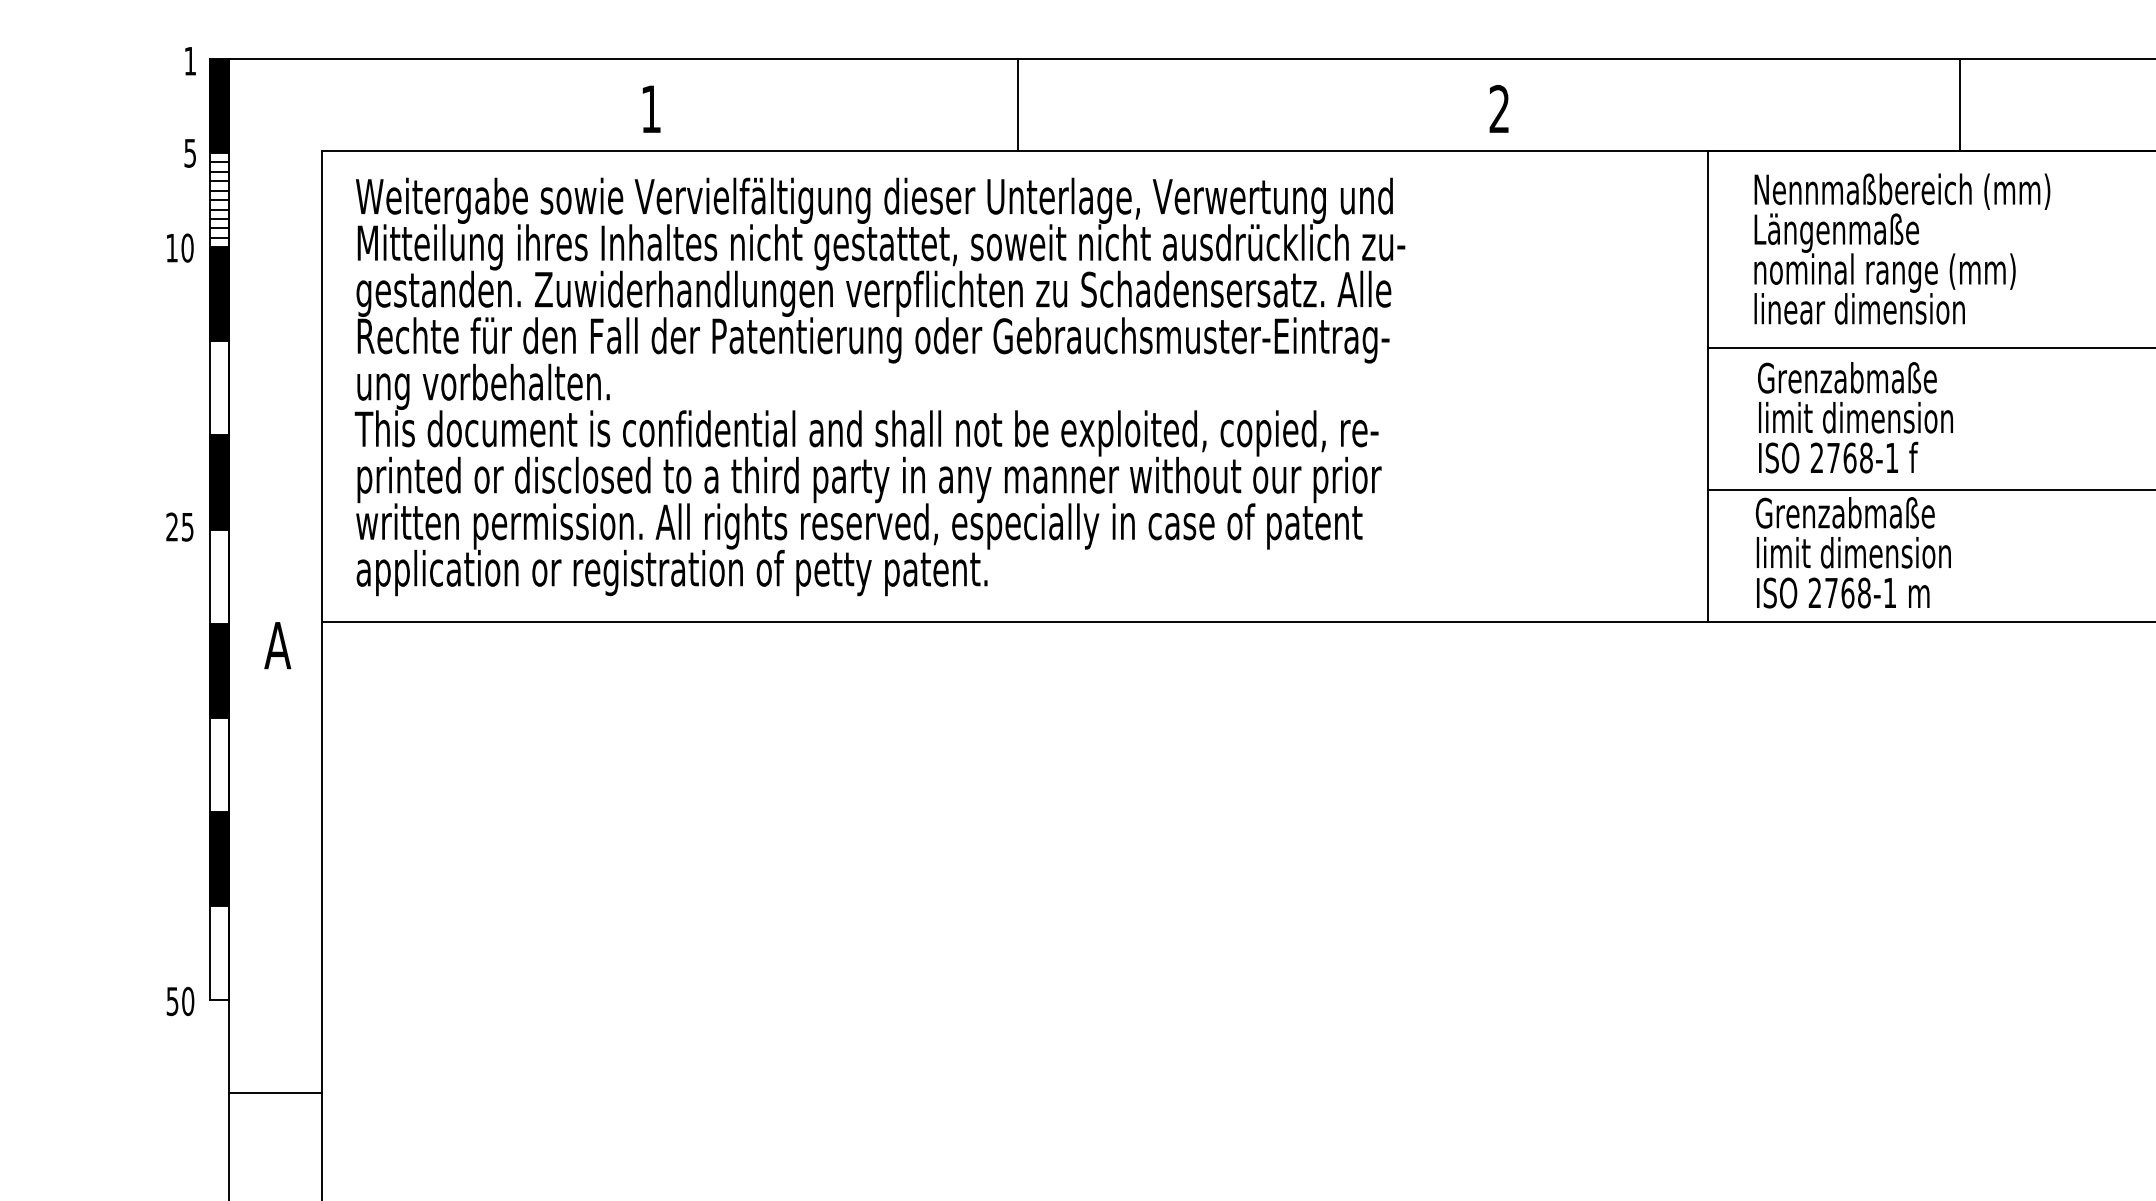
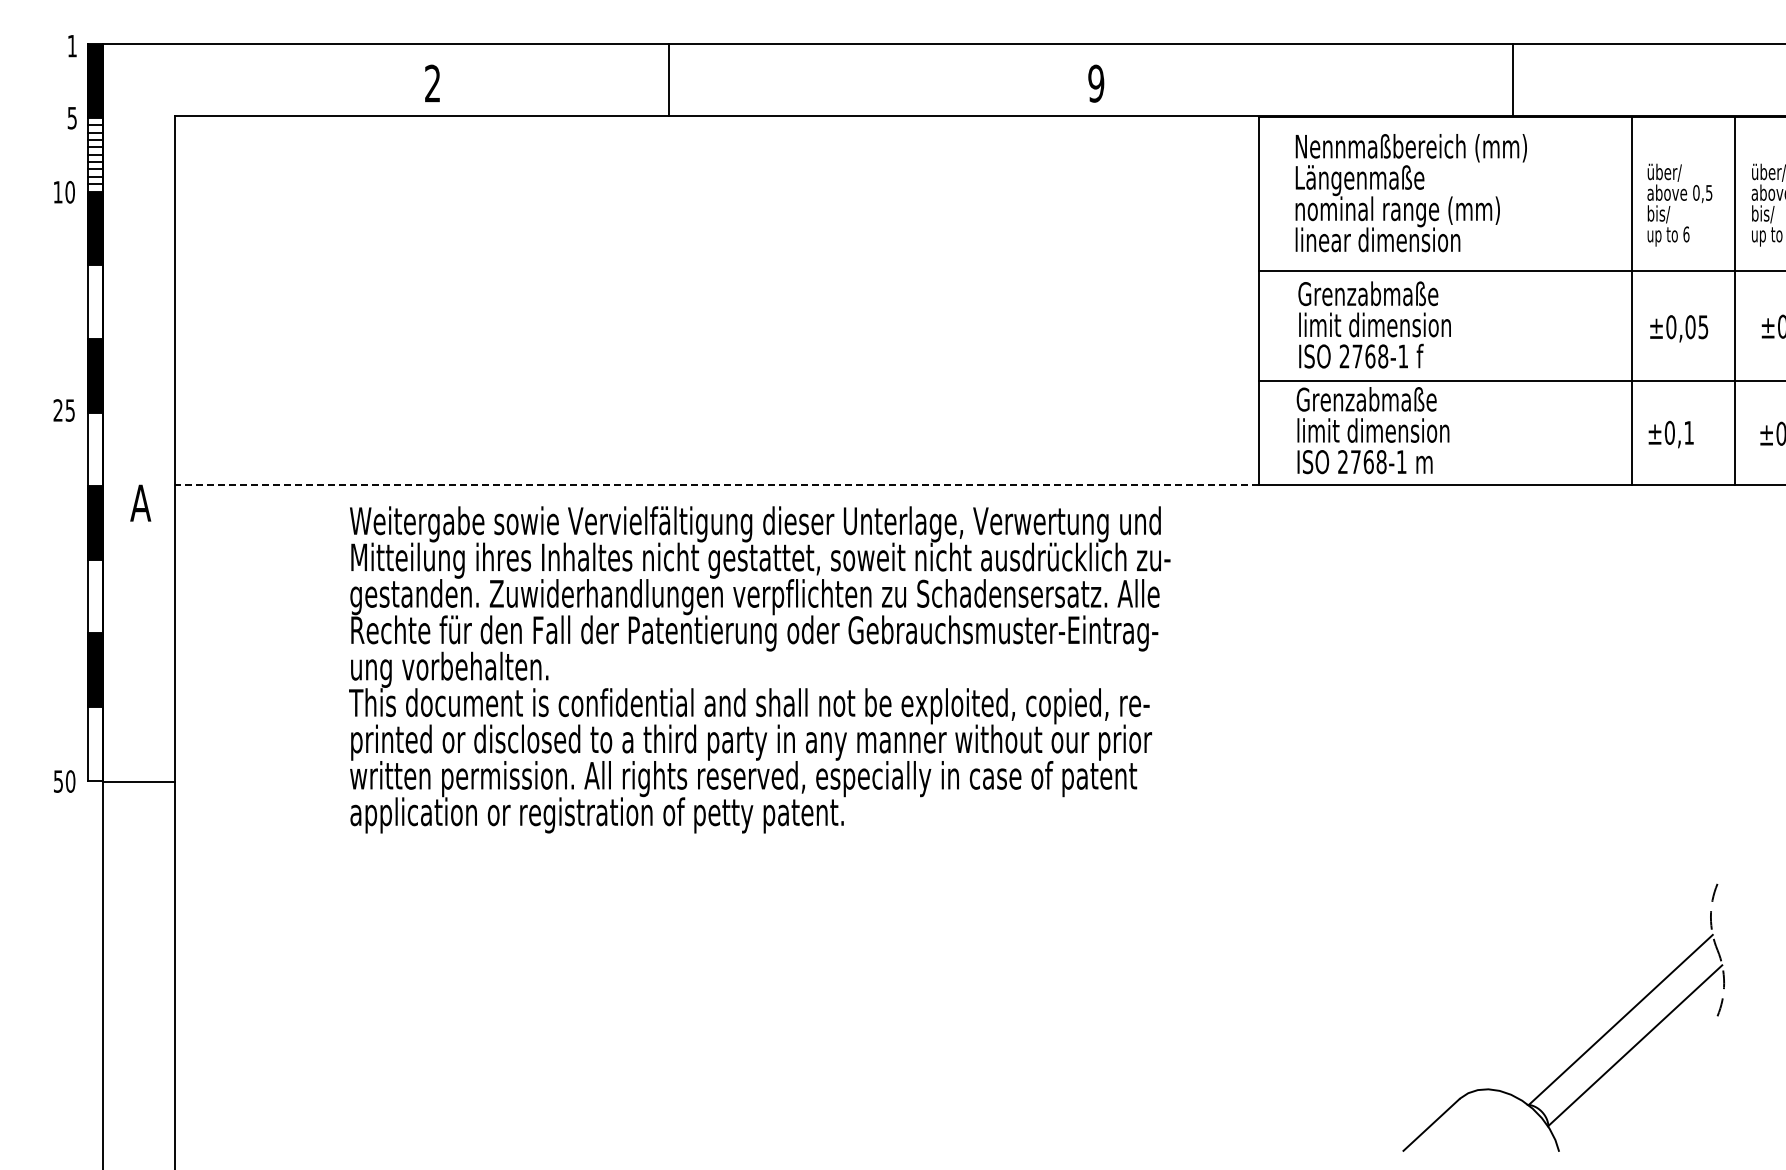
line: (1017, 105) -> (668, 80), moved
line: (1960, 105) -> (1513, 80), moved
text: (650, 108) -> (432, 83), 1 -> 2
text: (1499, 108) -> (1096, 83), 2 -> 9
text: (879, 386) -> (759, 669), moved
line: (1013, 621) -> (716, 484), solid -> dashed
line: (274, 1092) -> (138, 781), moved

